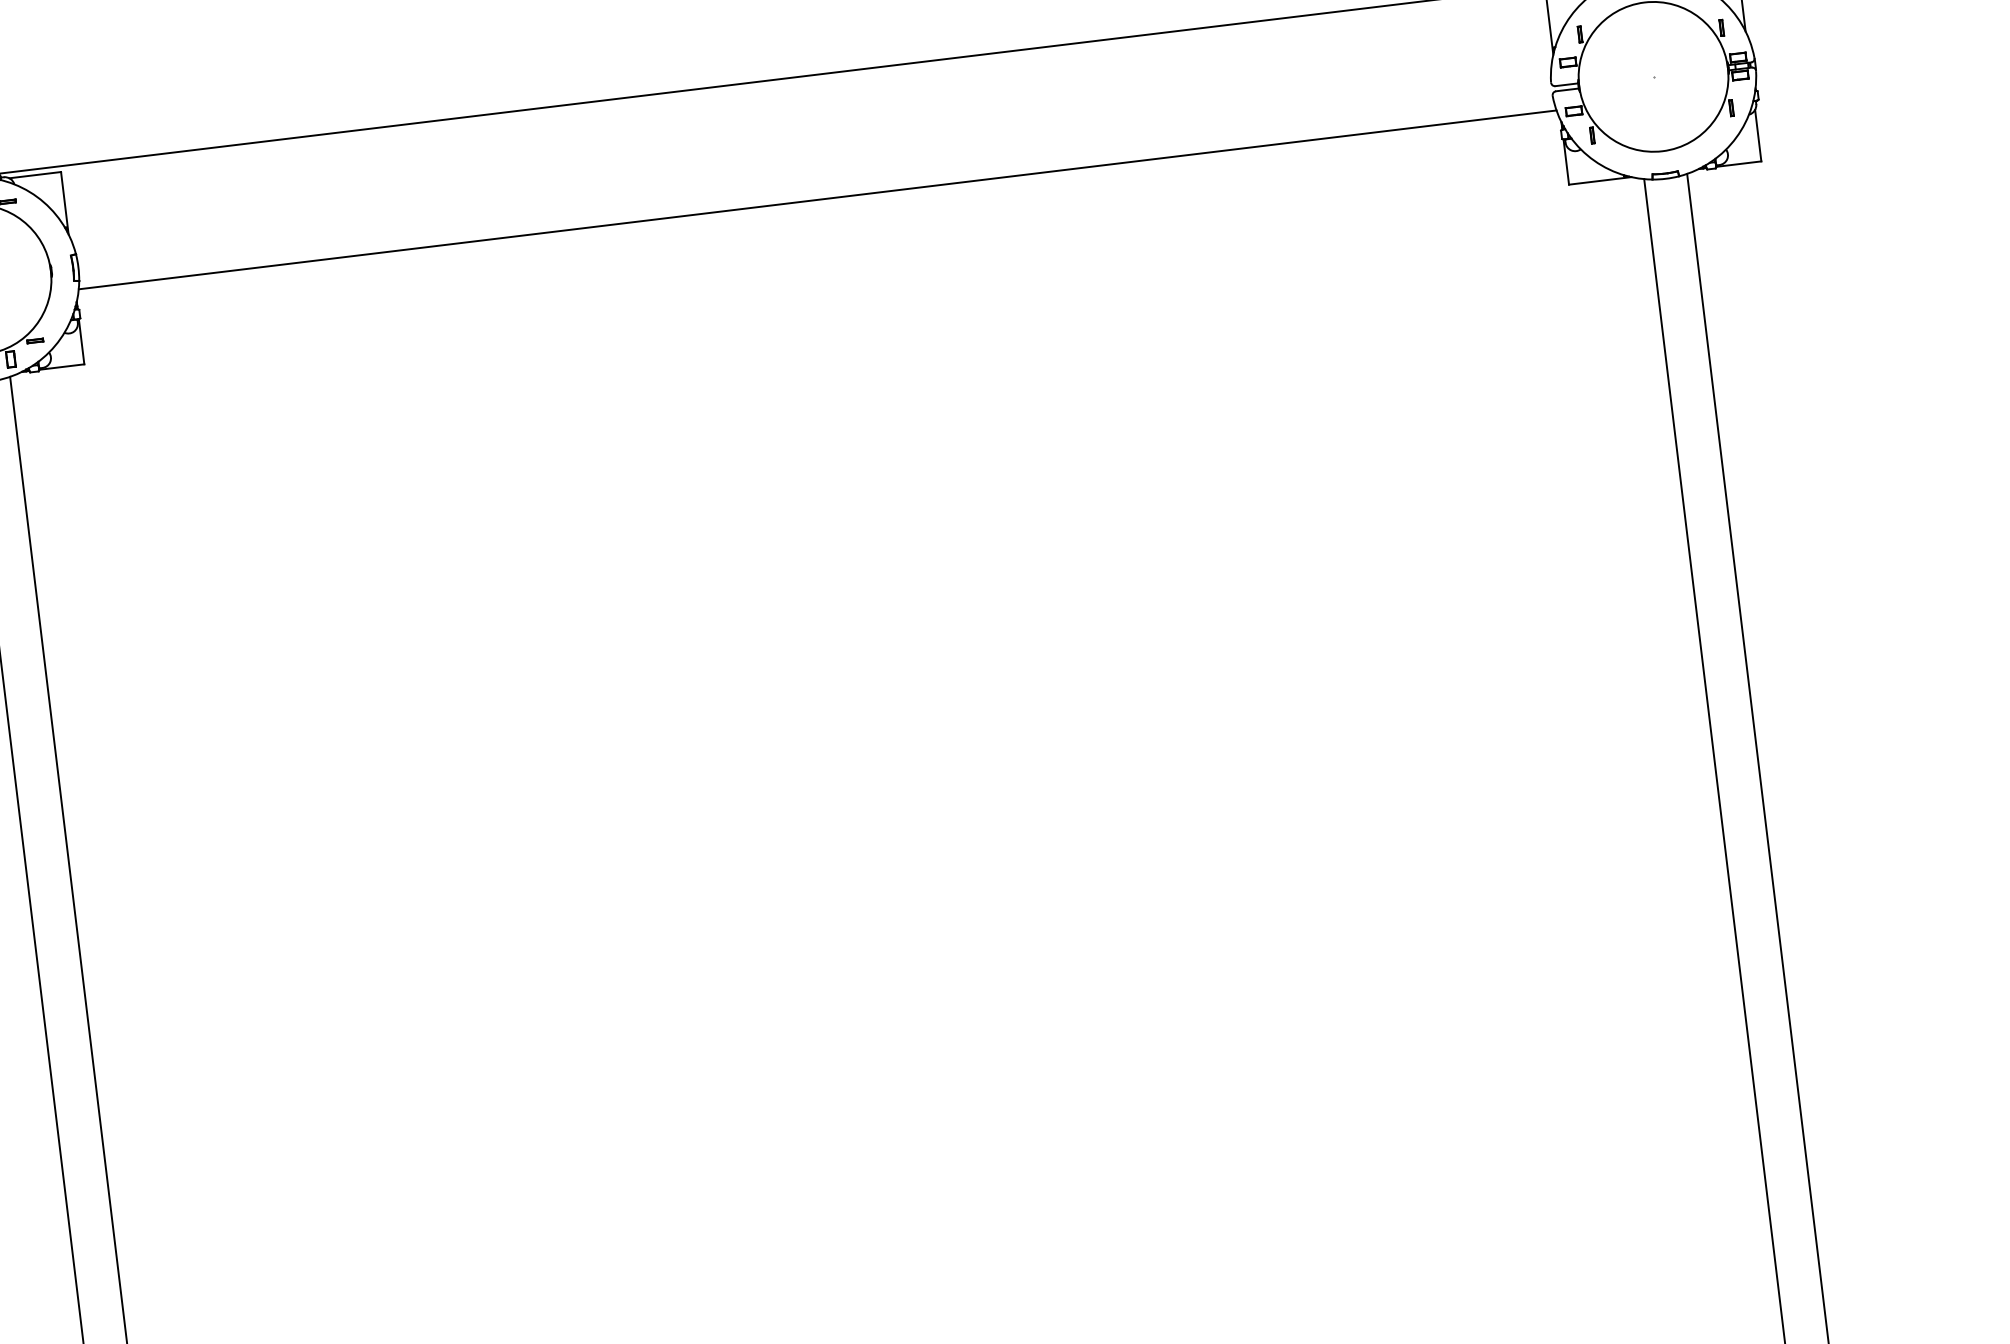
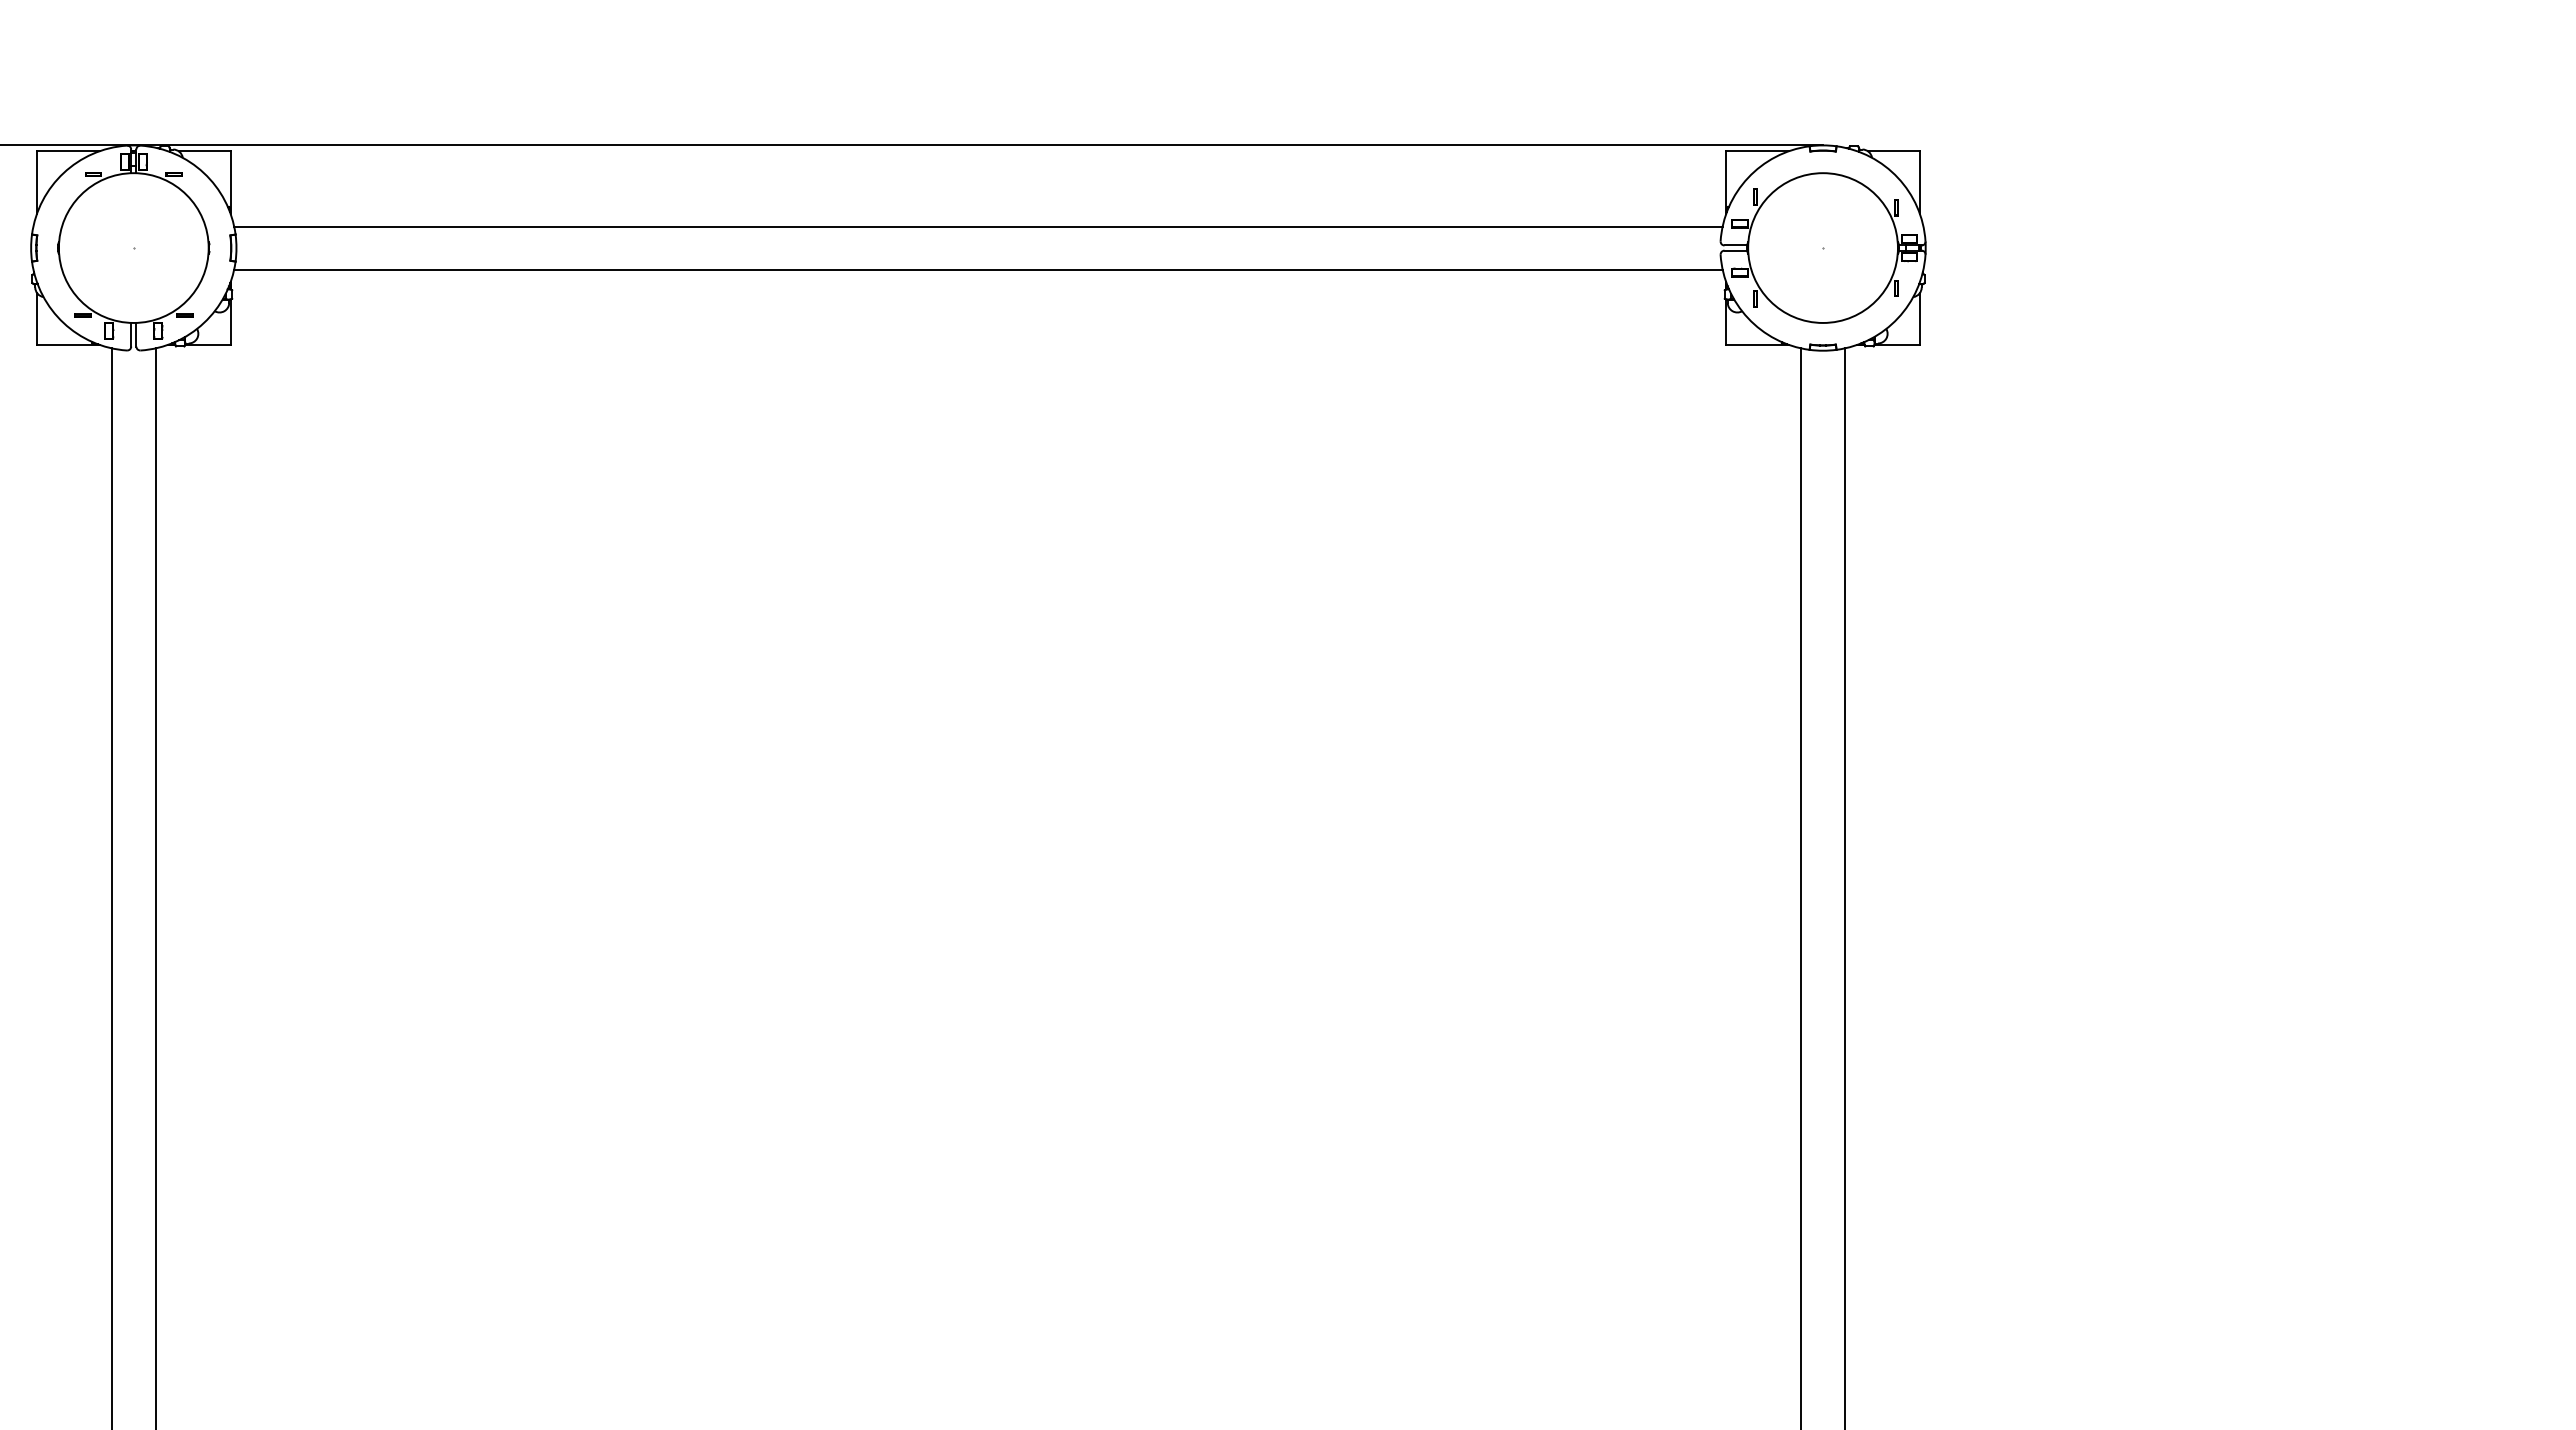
line: (812, 156) -> (978, 226), added

